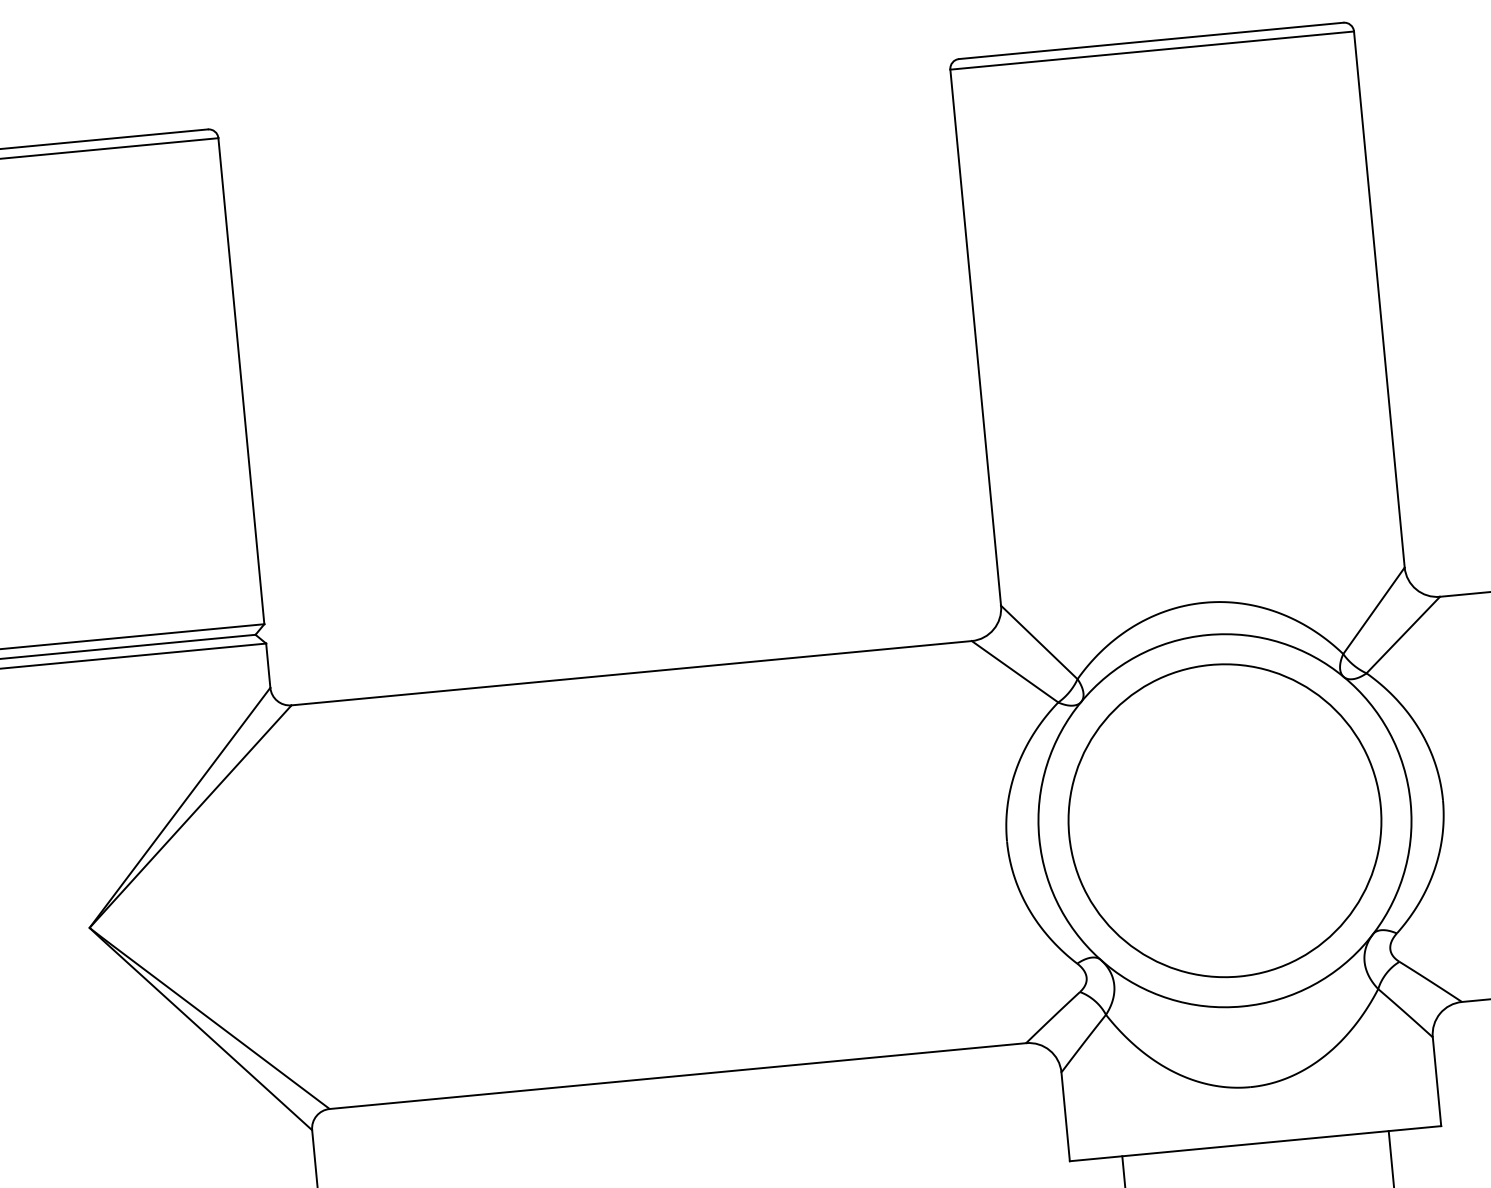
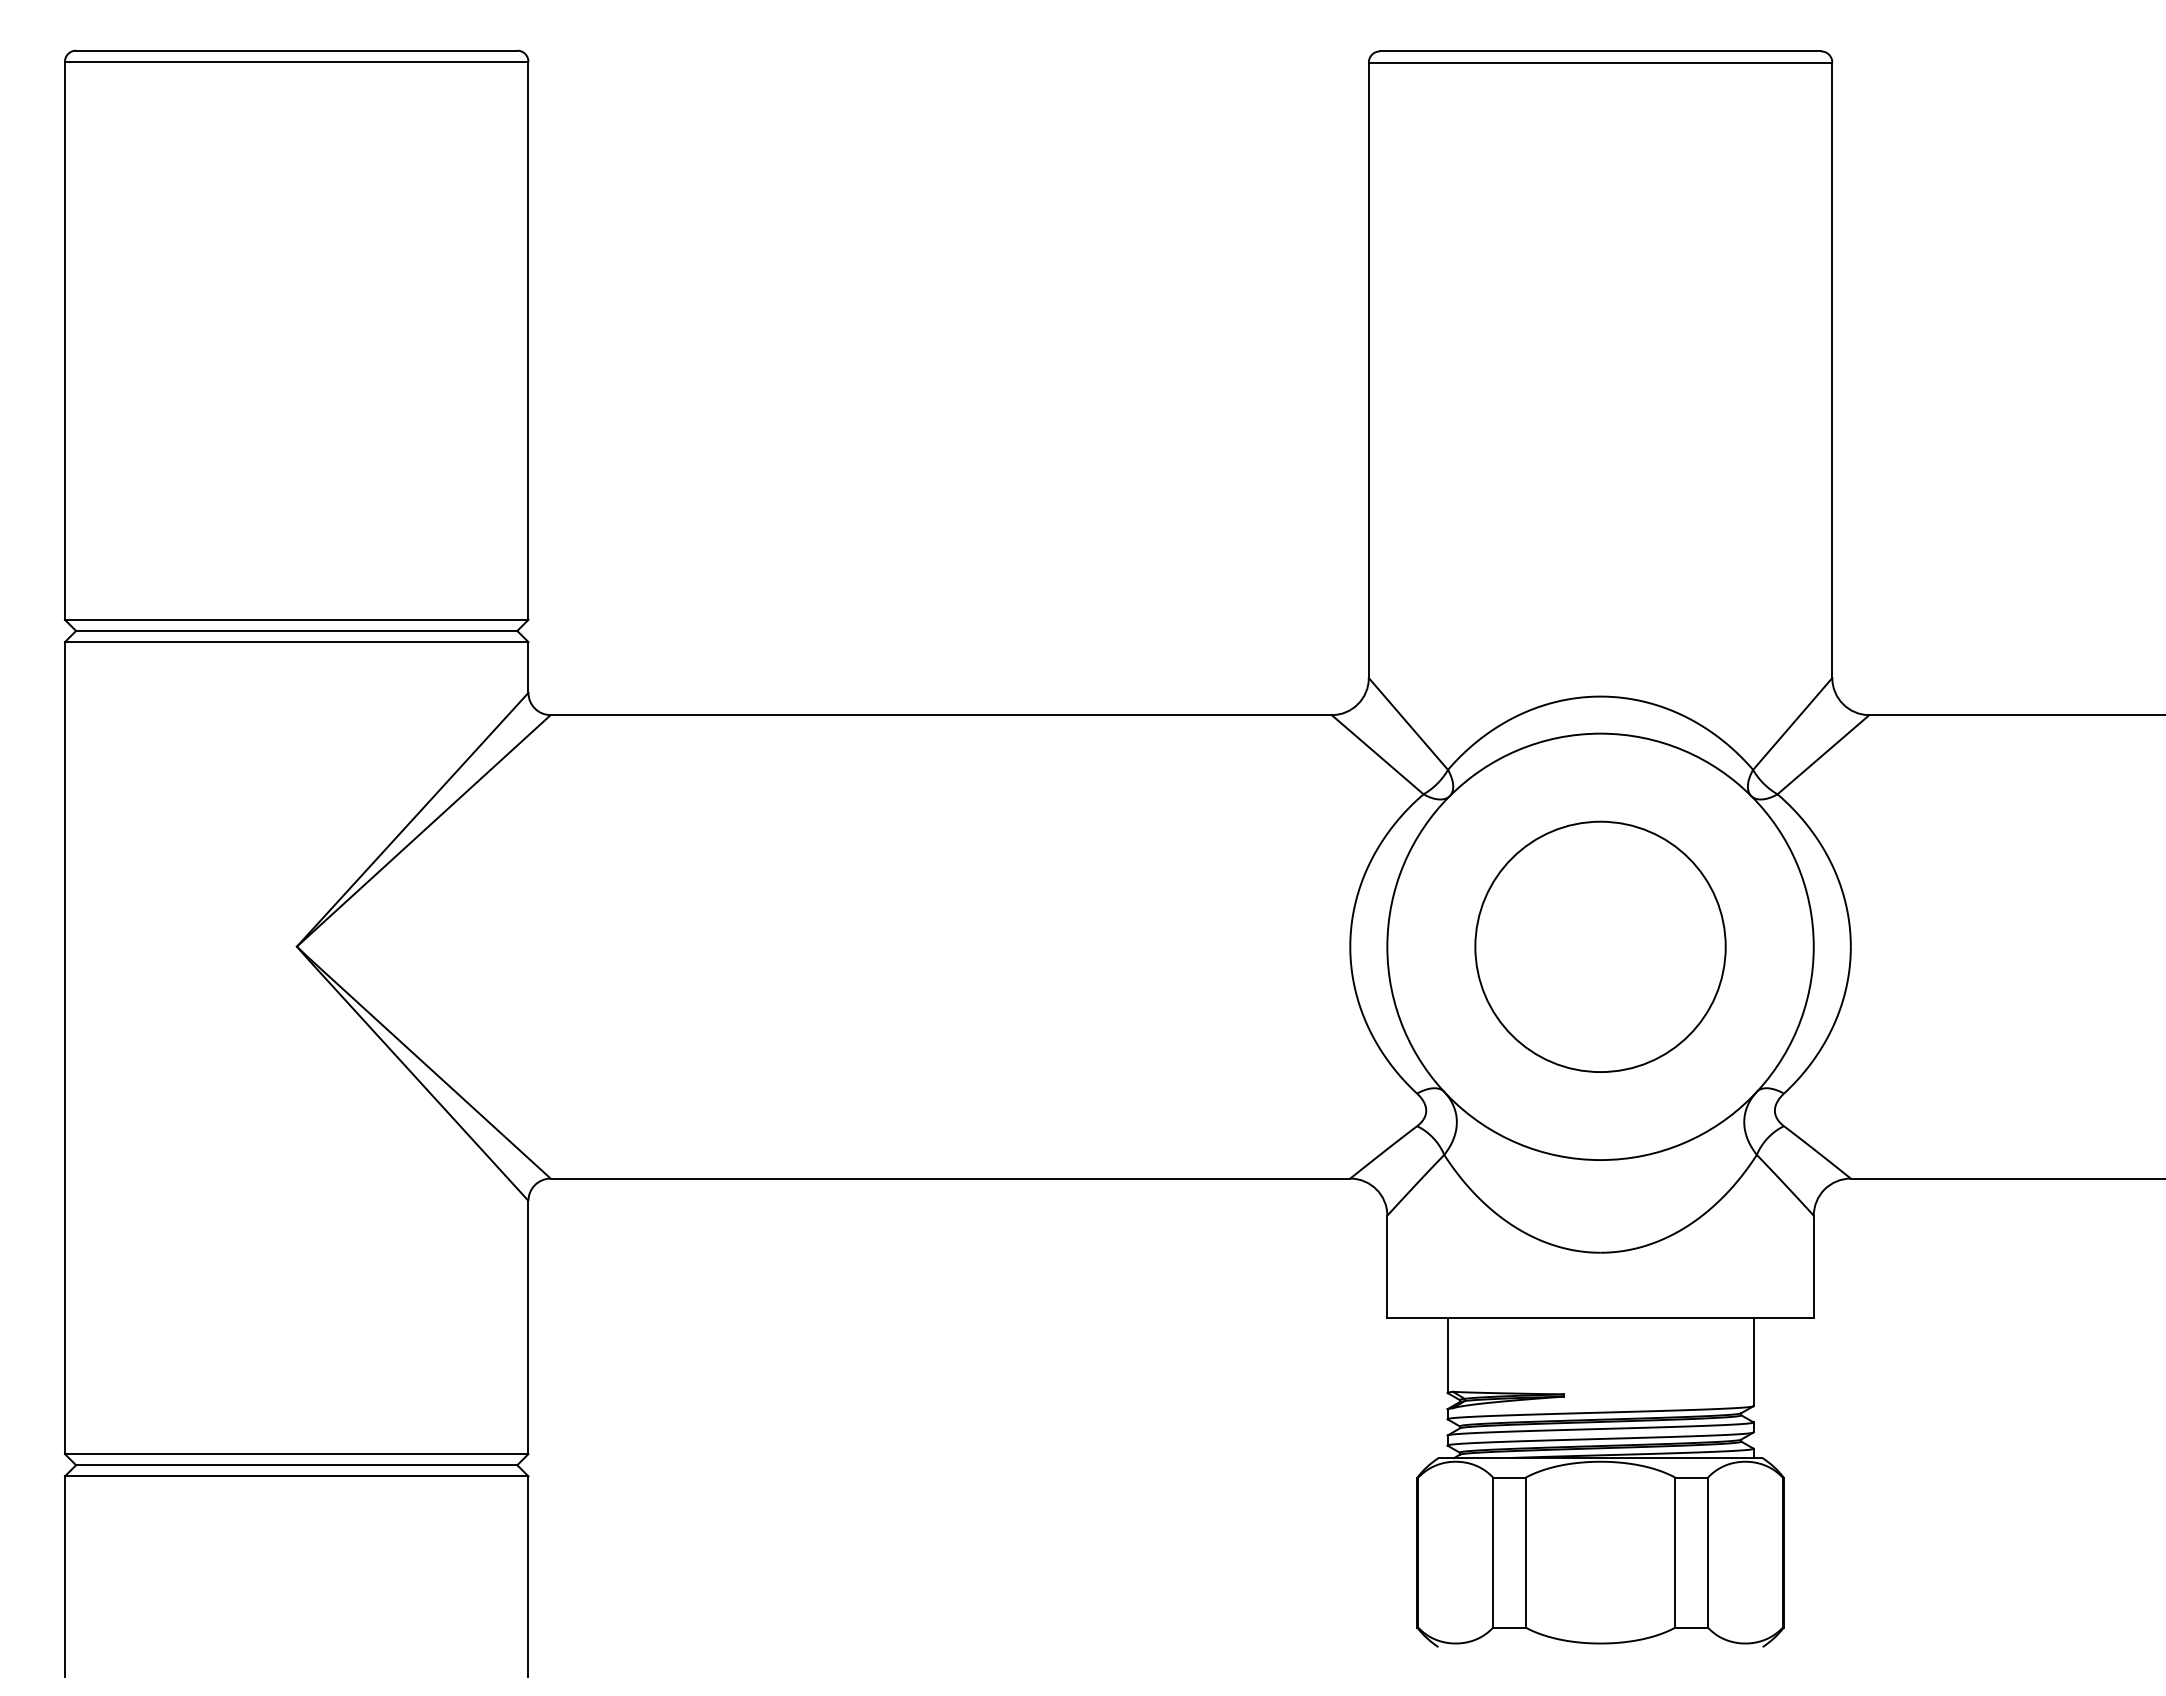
circle: (1224, 820) -> (1600, 946), size x0.7

